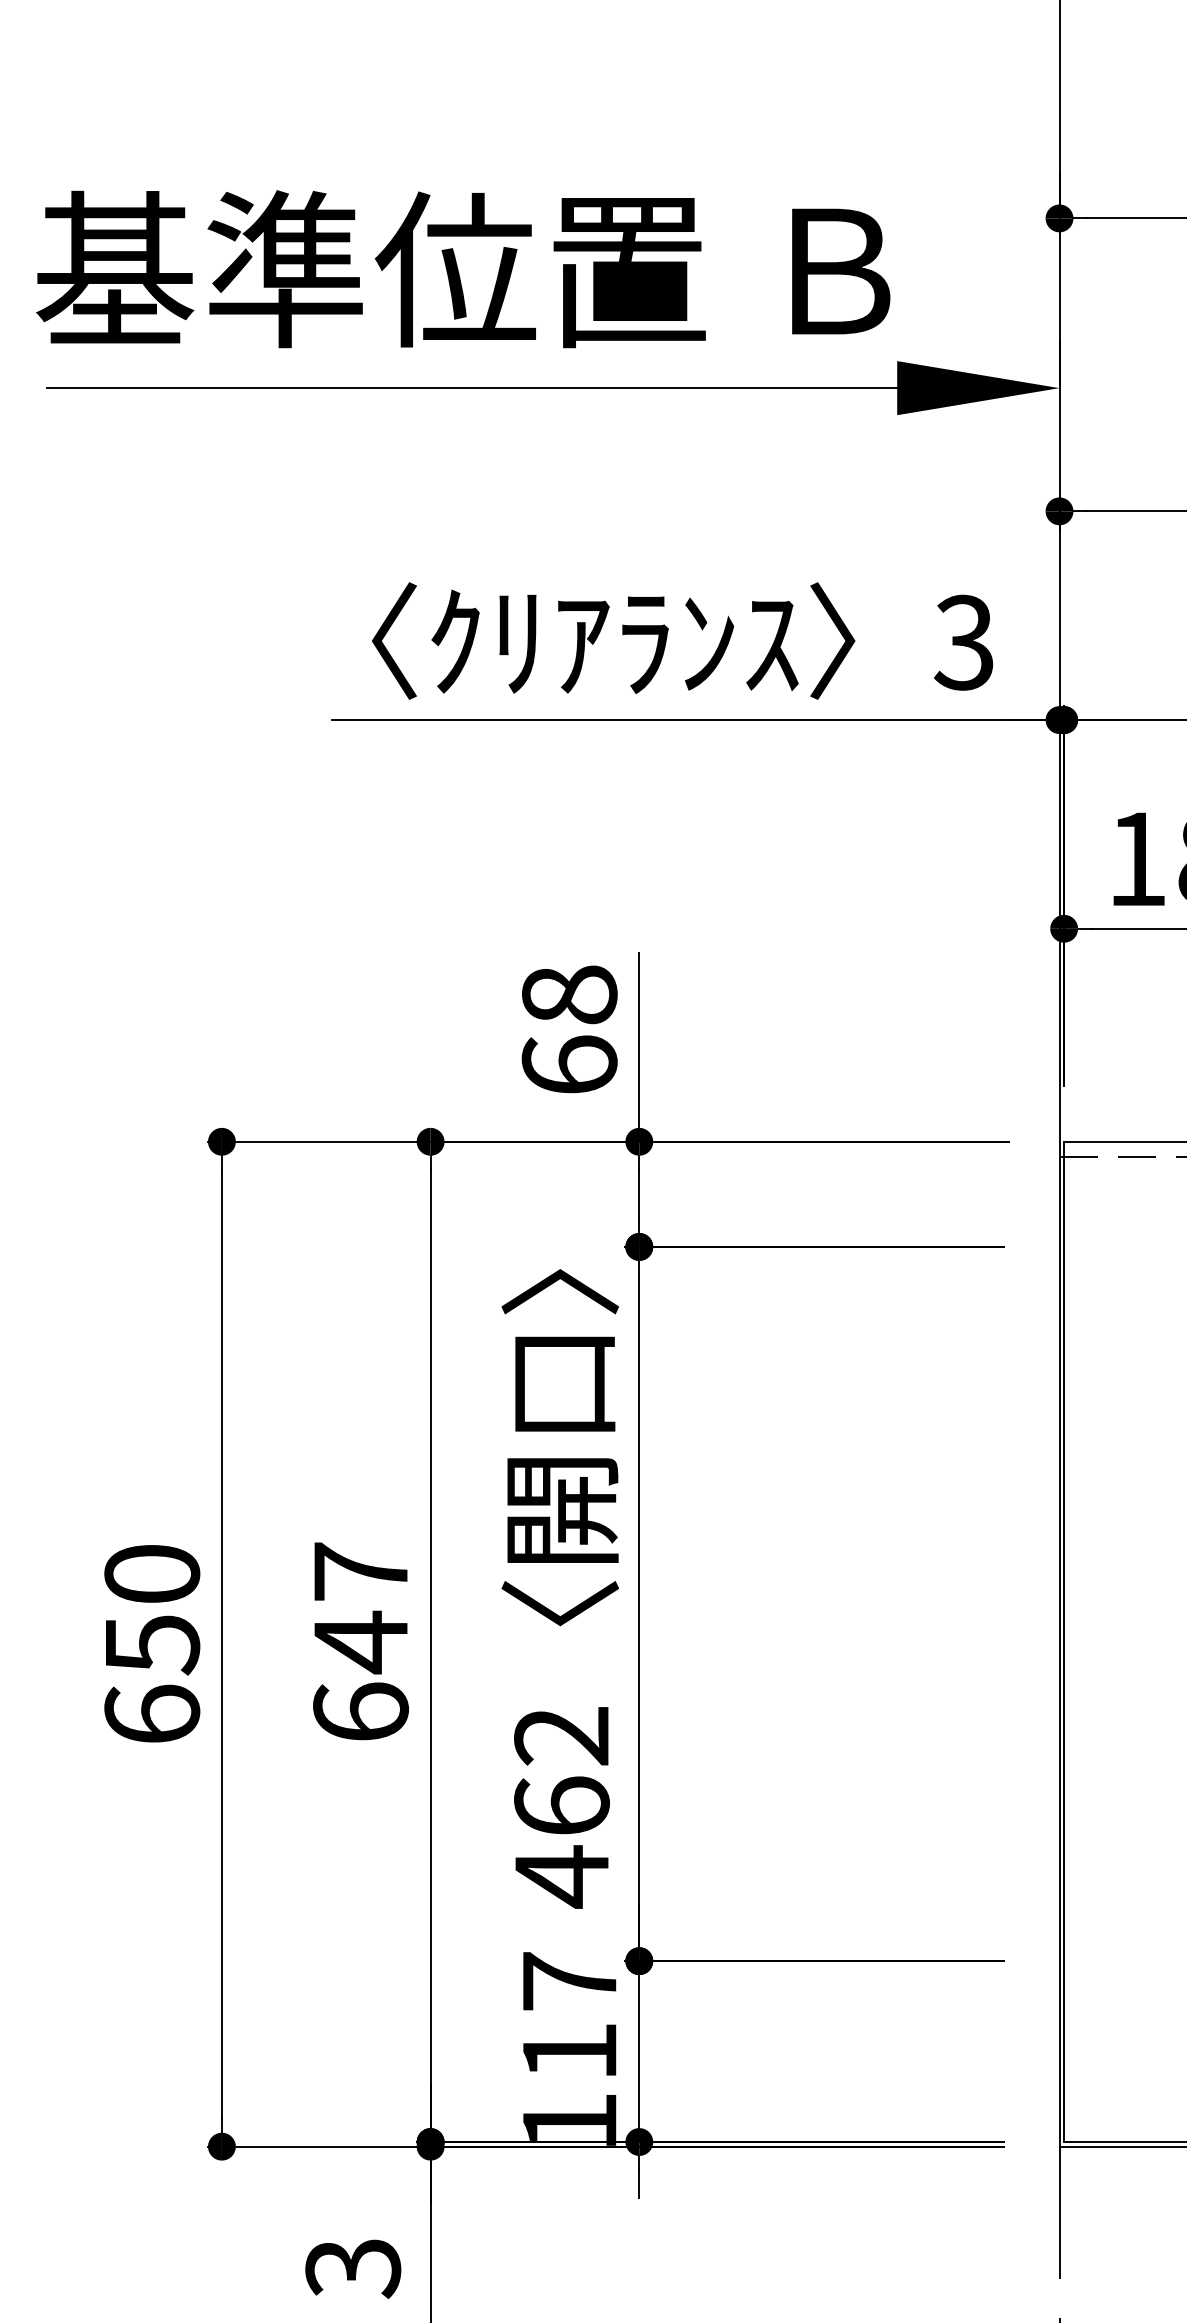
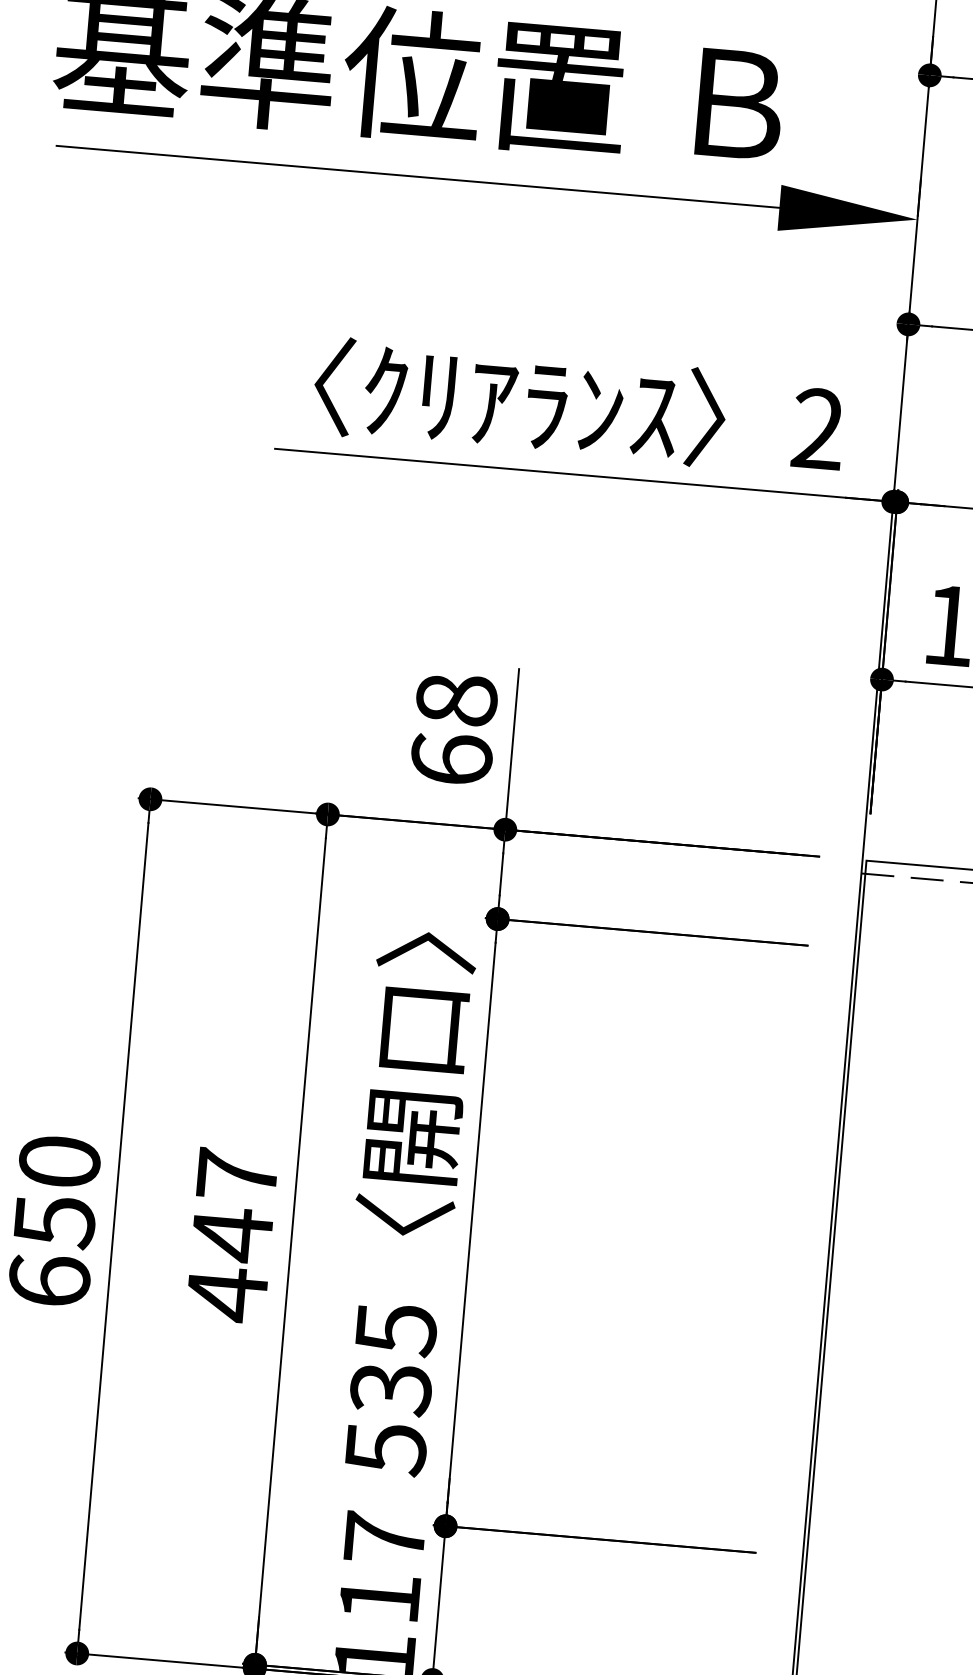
text: (963, 642) -> (817, 428), 3 -> 2
text: (360, 1712) -> (226, 1294), 647 -> 447
text: (561, 1807) -> (390, 1389), 462 -> 535

